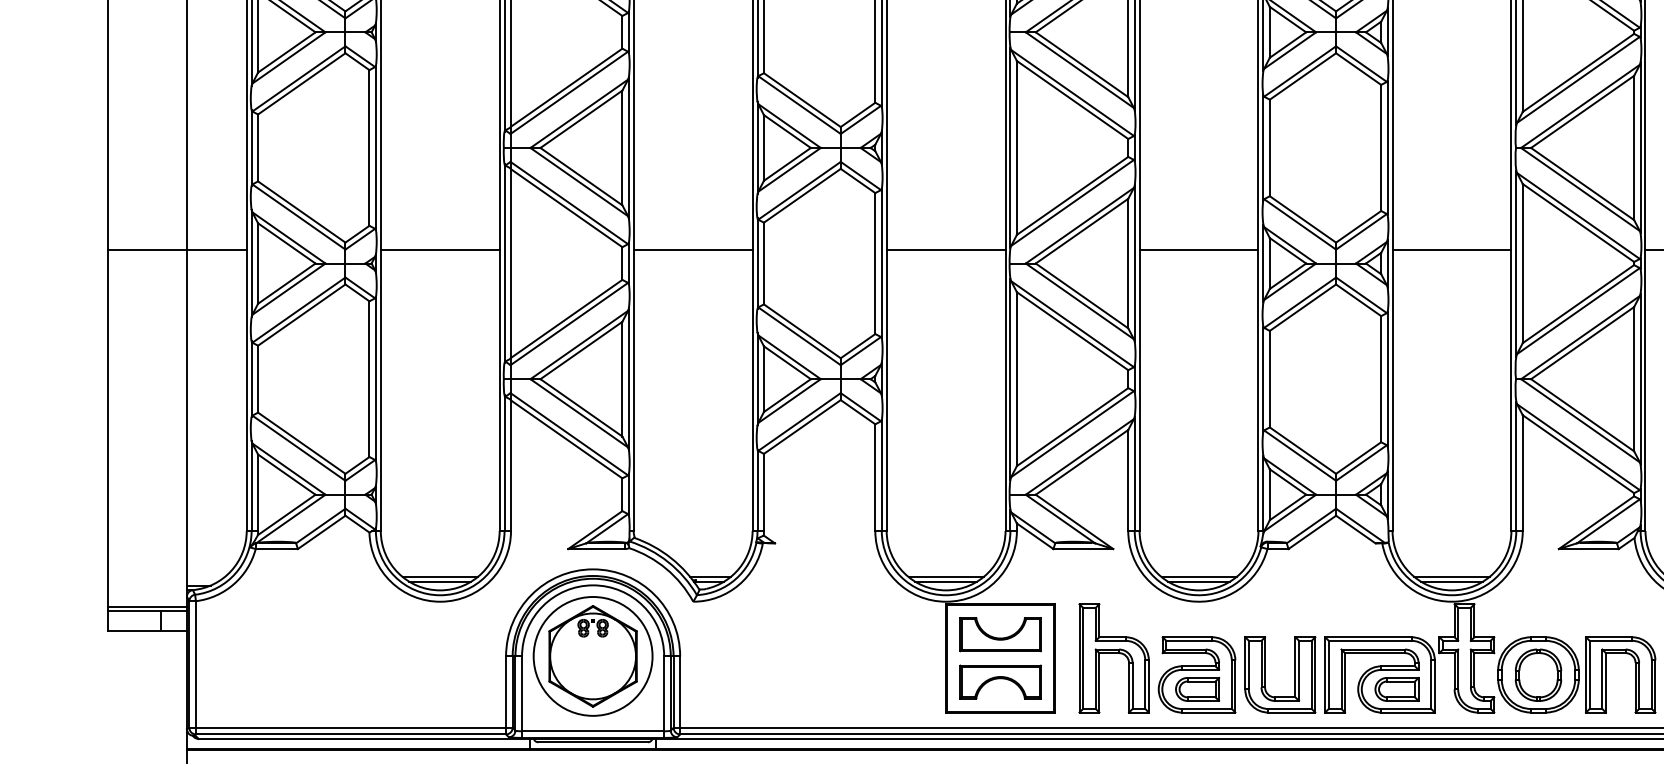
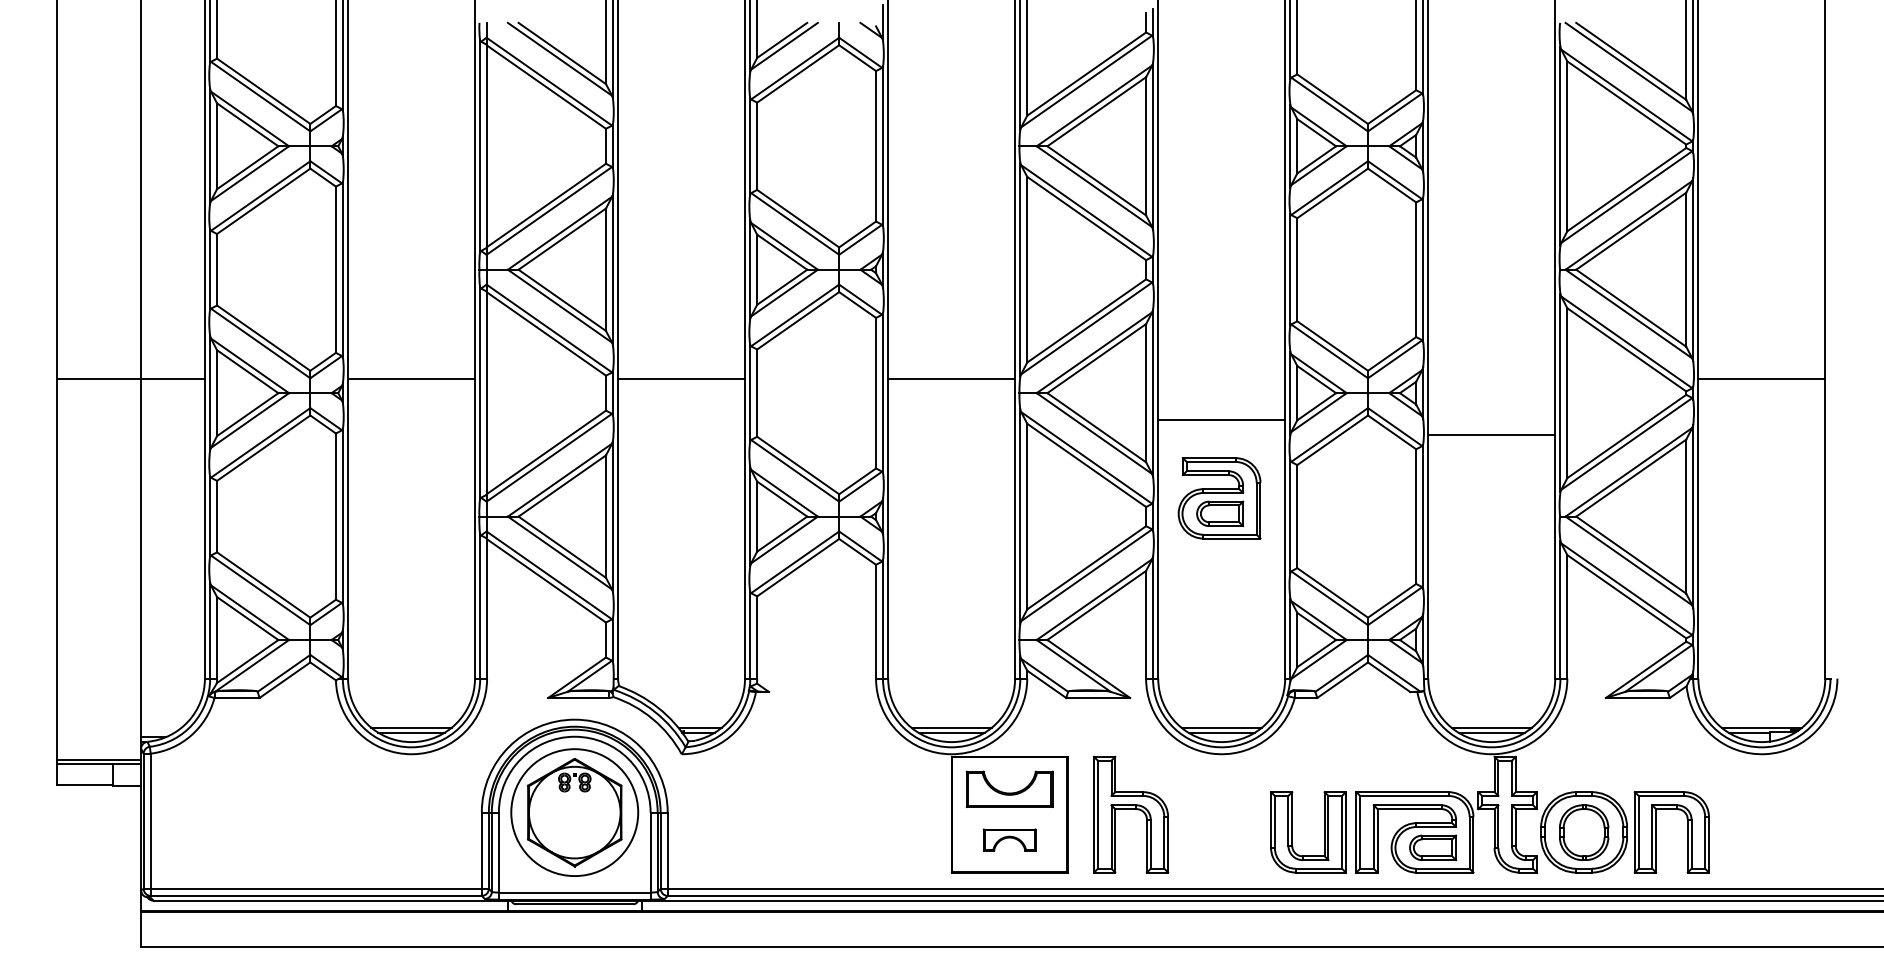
line: (1198, 249) -> (1221, 419), moved
line: (1451, 249) -> (1491, 434), moved
part: (1196, 675) -> (1219, 498), moved
part: (1000, 681) -> (1009, 839), size x0.6

